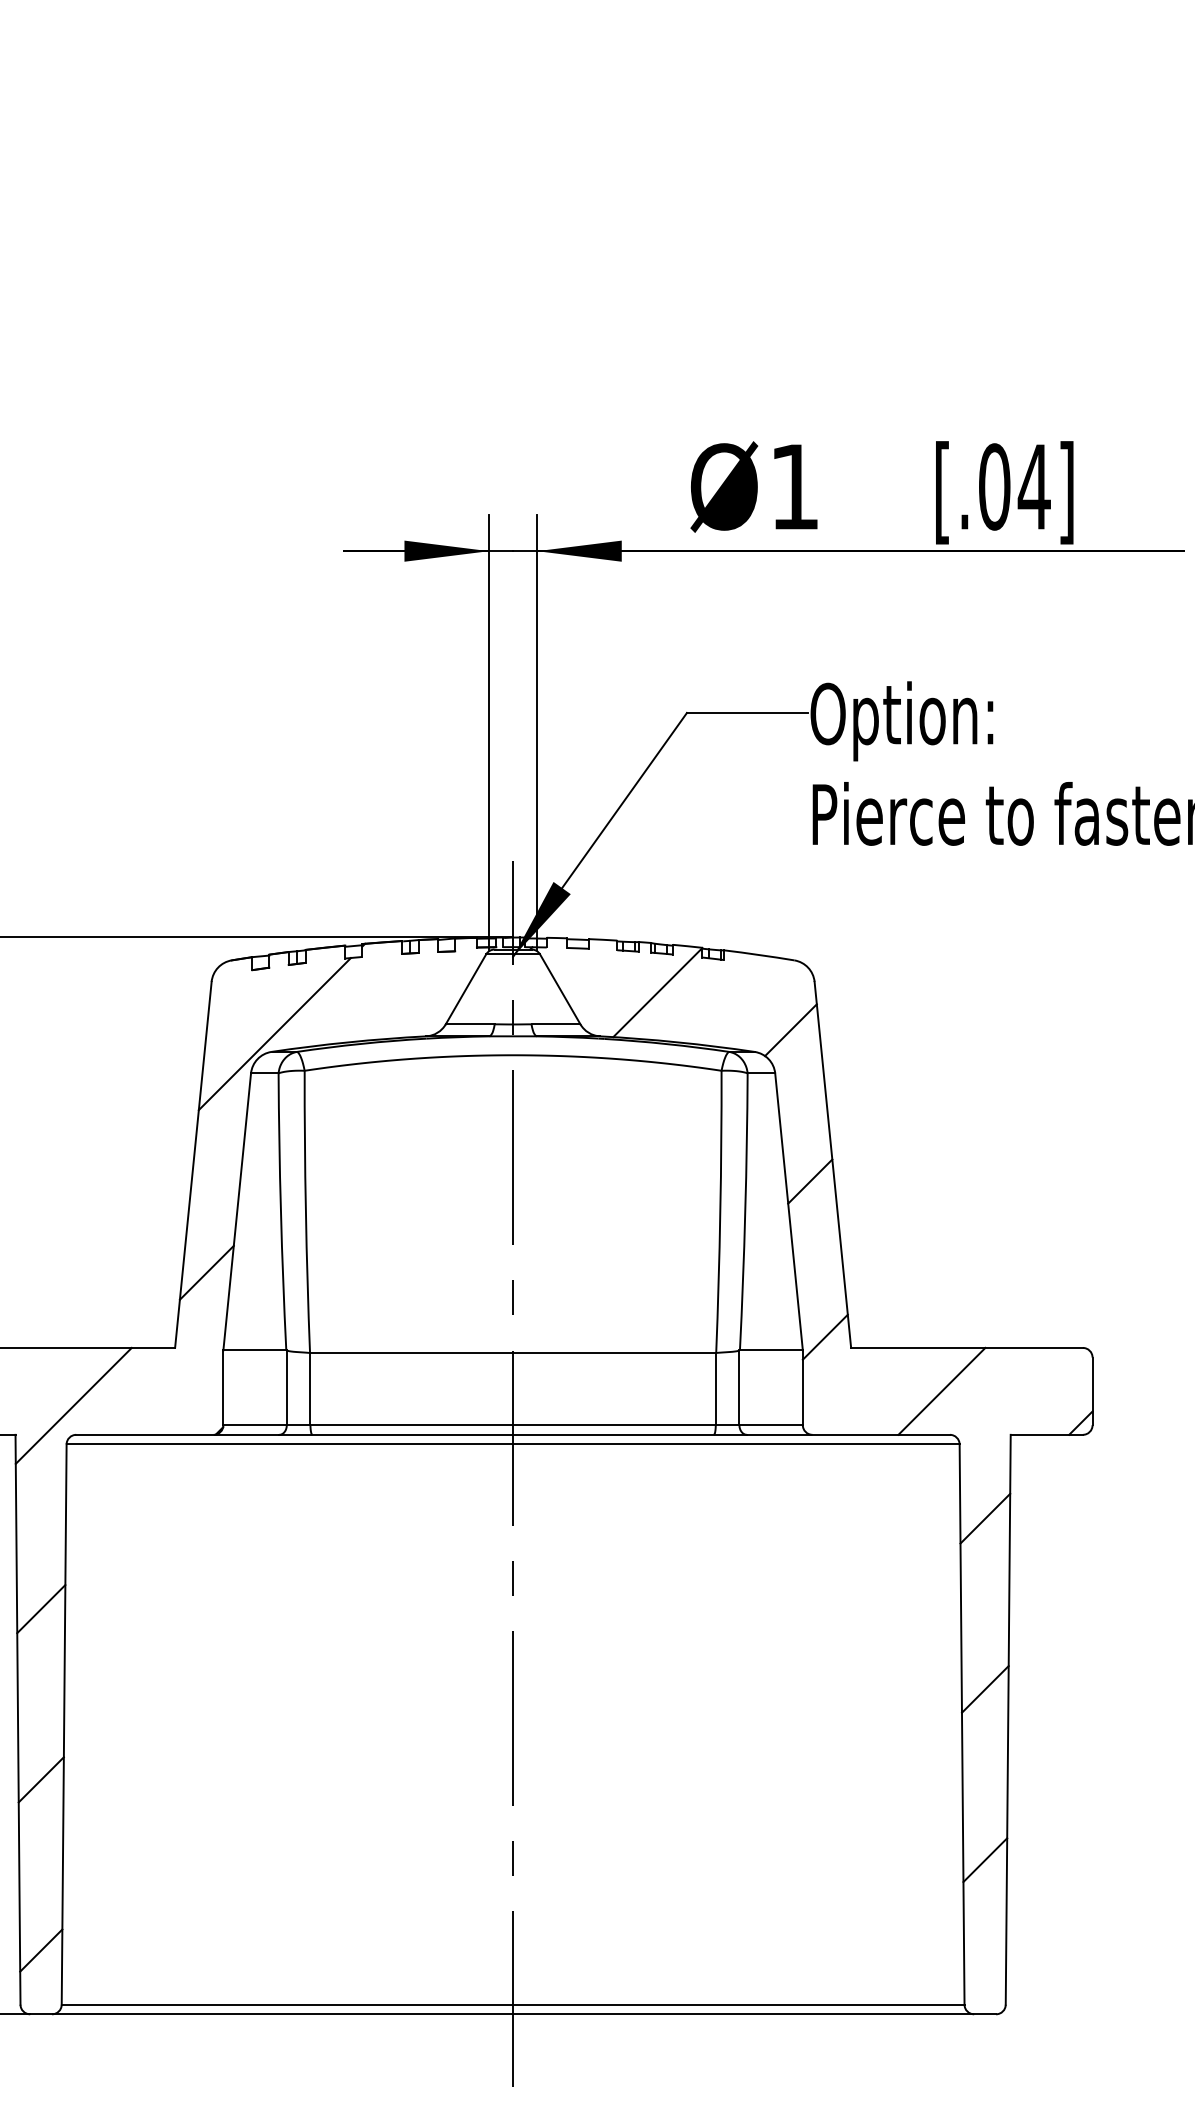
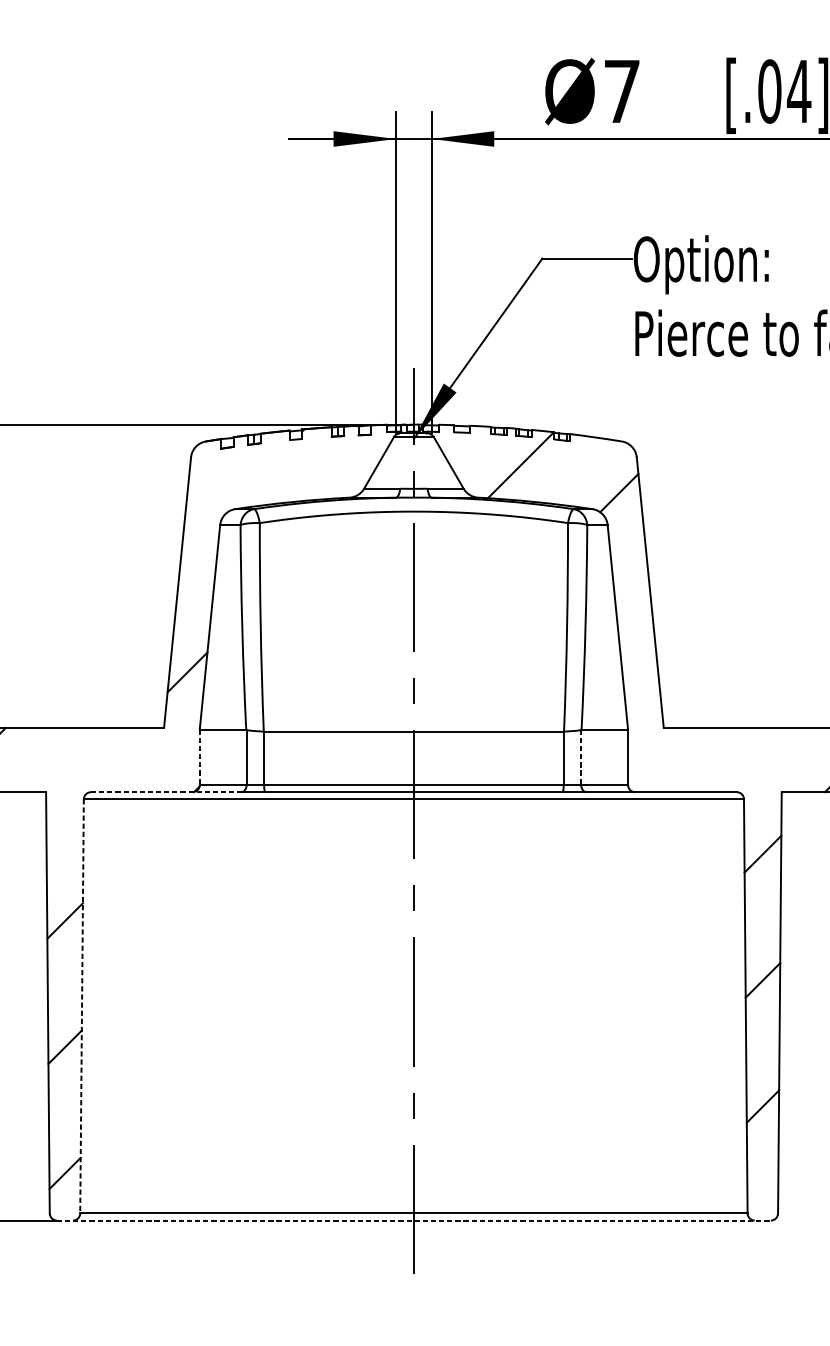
text: (794, 486) -> (621, 91), Ø1 -> Ø7
line: (274, 1034) -> (237, 496), removed
line: (810, 1181) -> (633, 604), removed
line: (824, 1336) -> (644, 719), removed
line: (223, 1388) -> (199, 757), solid -> dashed
line: (739, 1388) -> (581, 757), solid -> dashed
line: (941, 1390) -> (730, 759), removed
line: (73, 1405) -> (88, 770), removed
line: (178, 1434) -> (166, 791), solid -> dashed
line: (64, 1725) -> (82, 1007), solid -> dashed
line: (513, 2014) -> (414, 1220), solid -> dashed

